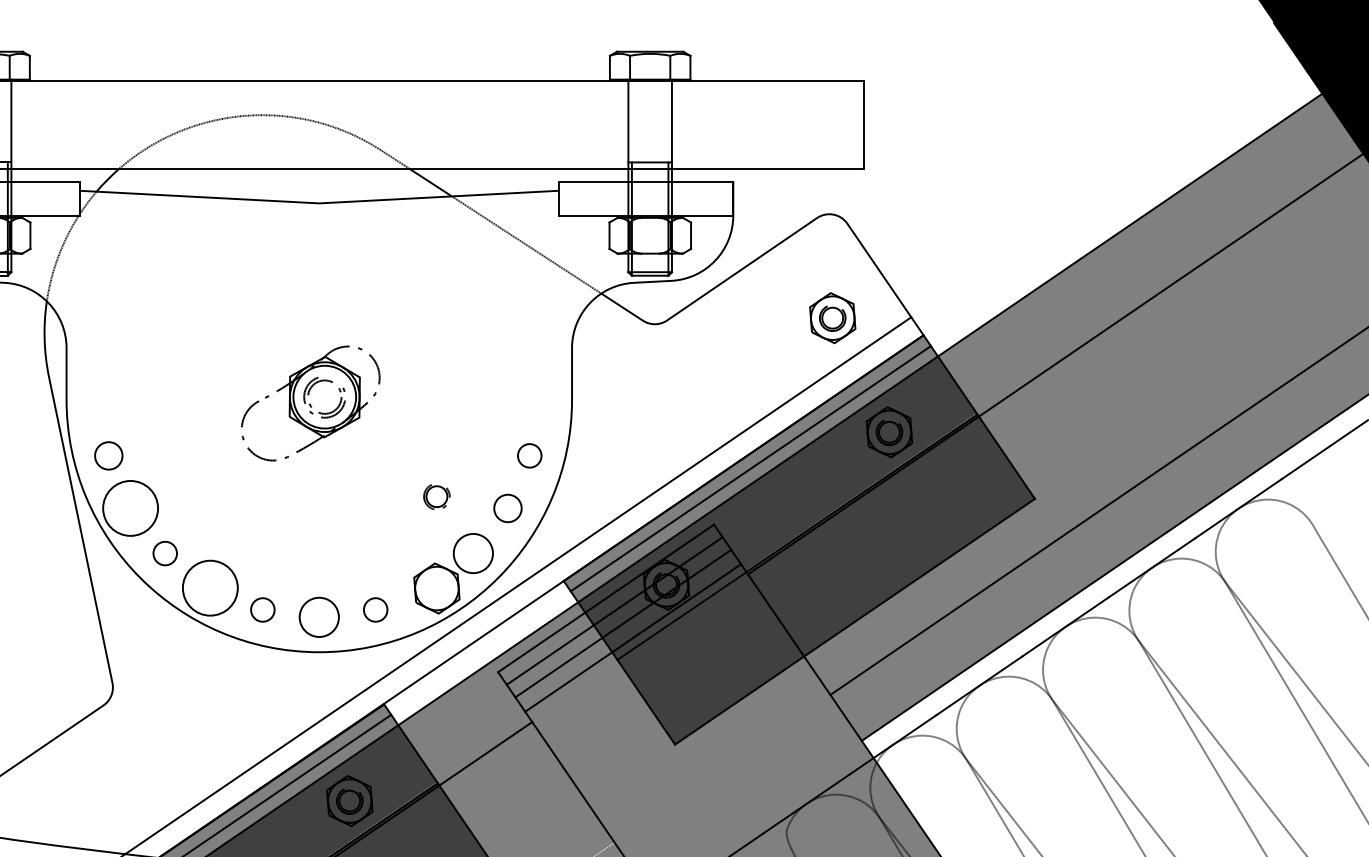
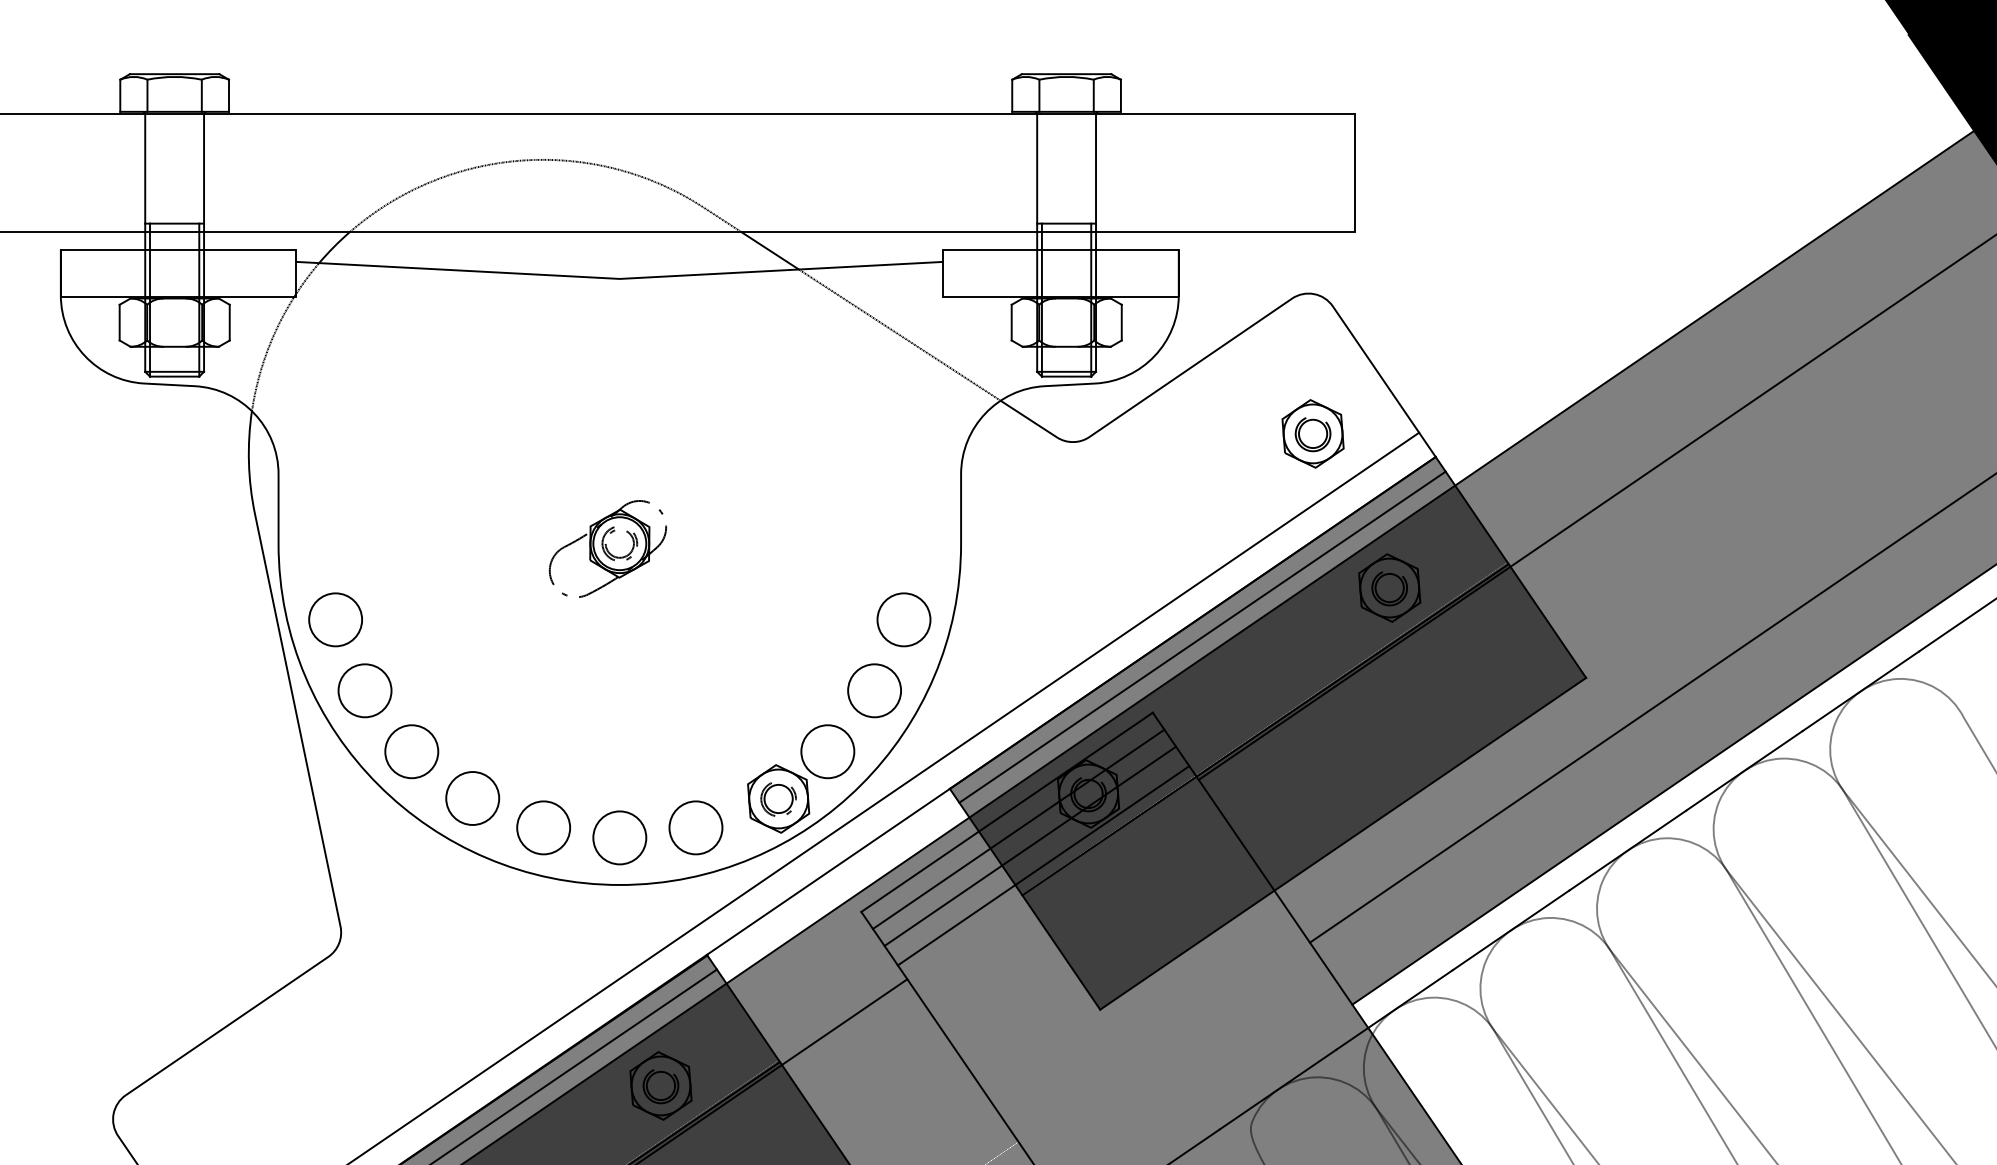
part: (310, 403) -> (607, 548), size x0.62
circle: (108, 455) -> (335, 619), size x1.43
circle: (529, 455) -> (903, 619), size x1.67
part: (436, 497) -> (778, 799), moved
circle: (130, 508) -> (364, 690), size x0.71
circle: (507, 508) -> (874, 690), size x1.43
circle: (165, 553) -> (411, 751), size x1.67
circle: (210, 588) -> (472, 798), size x0.71
circle: (262, 609) -> (543, 827), size x1.67
circle: (375, 609) -> (695, 827), size x1.67

